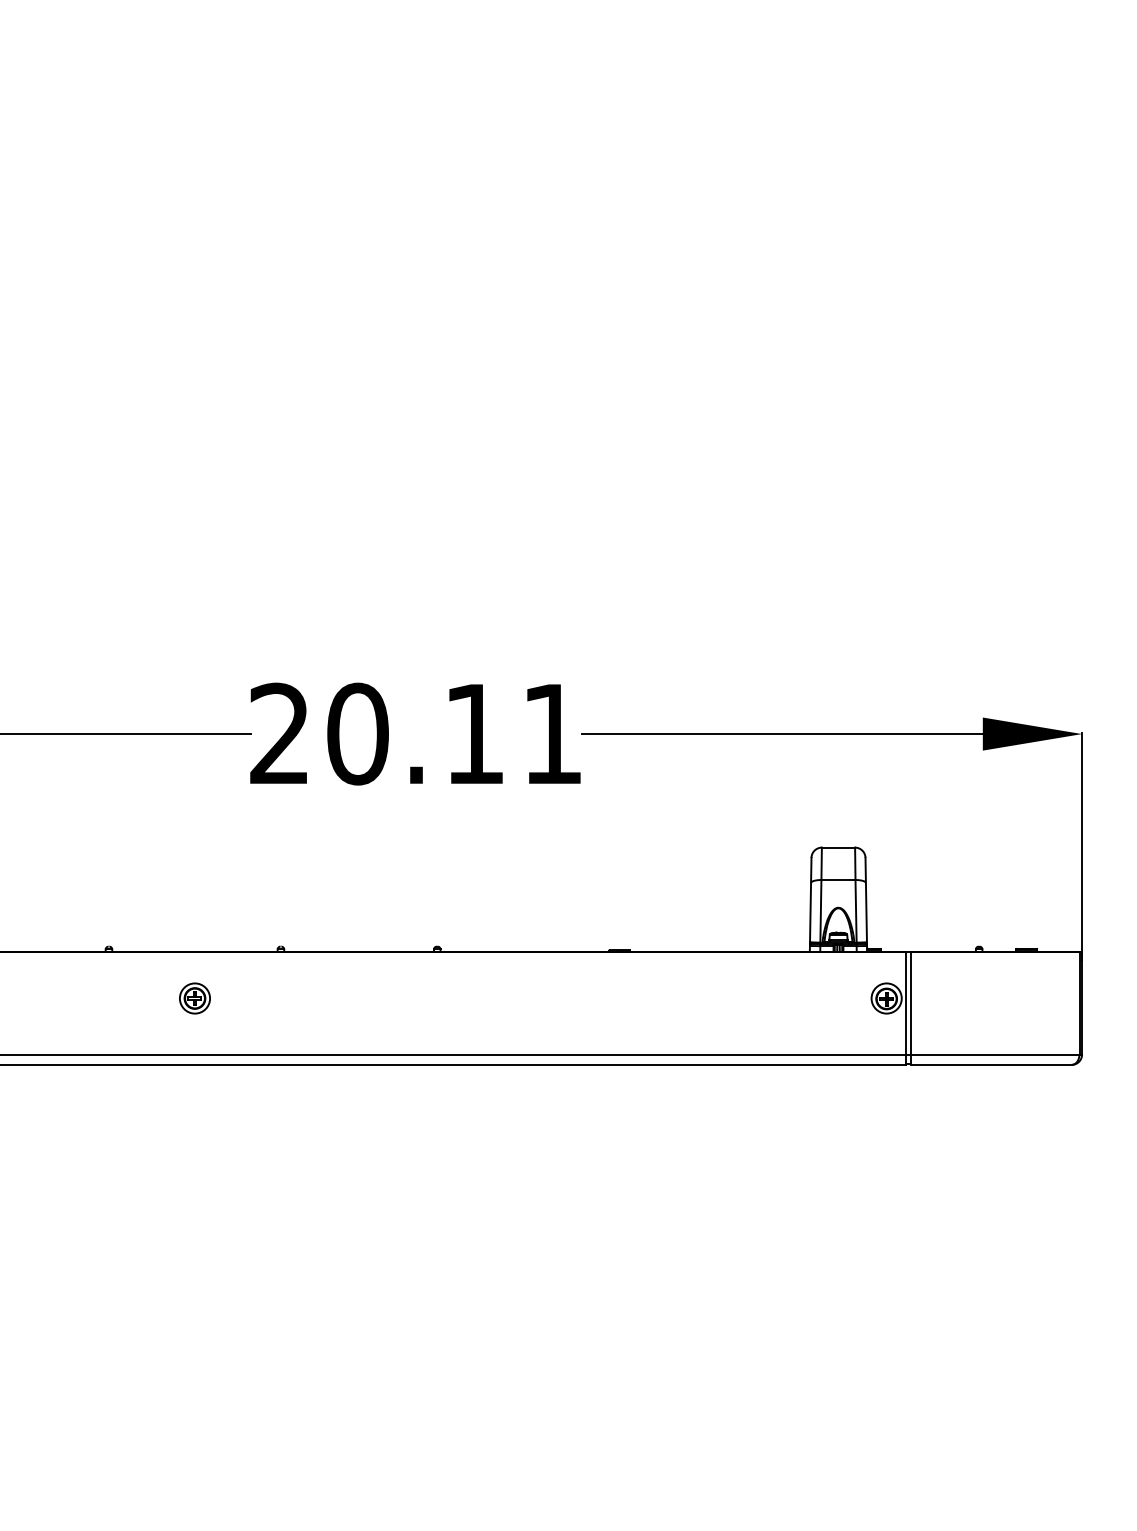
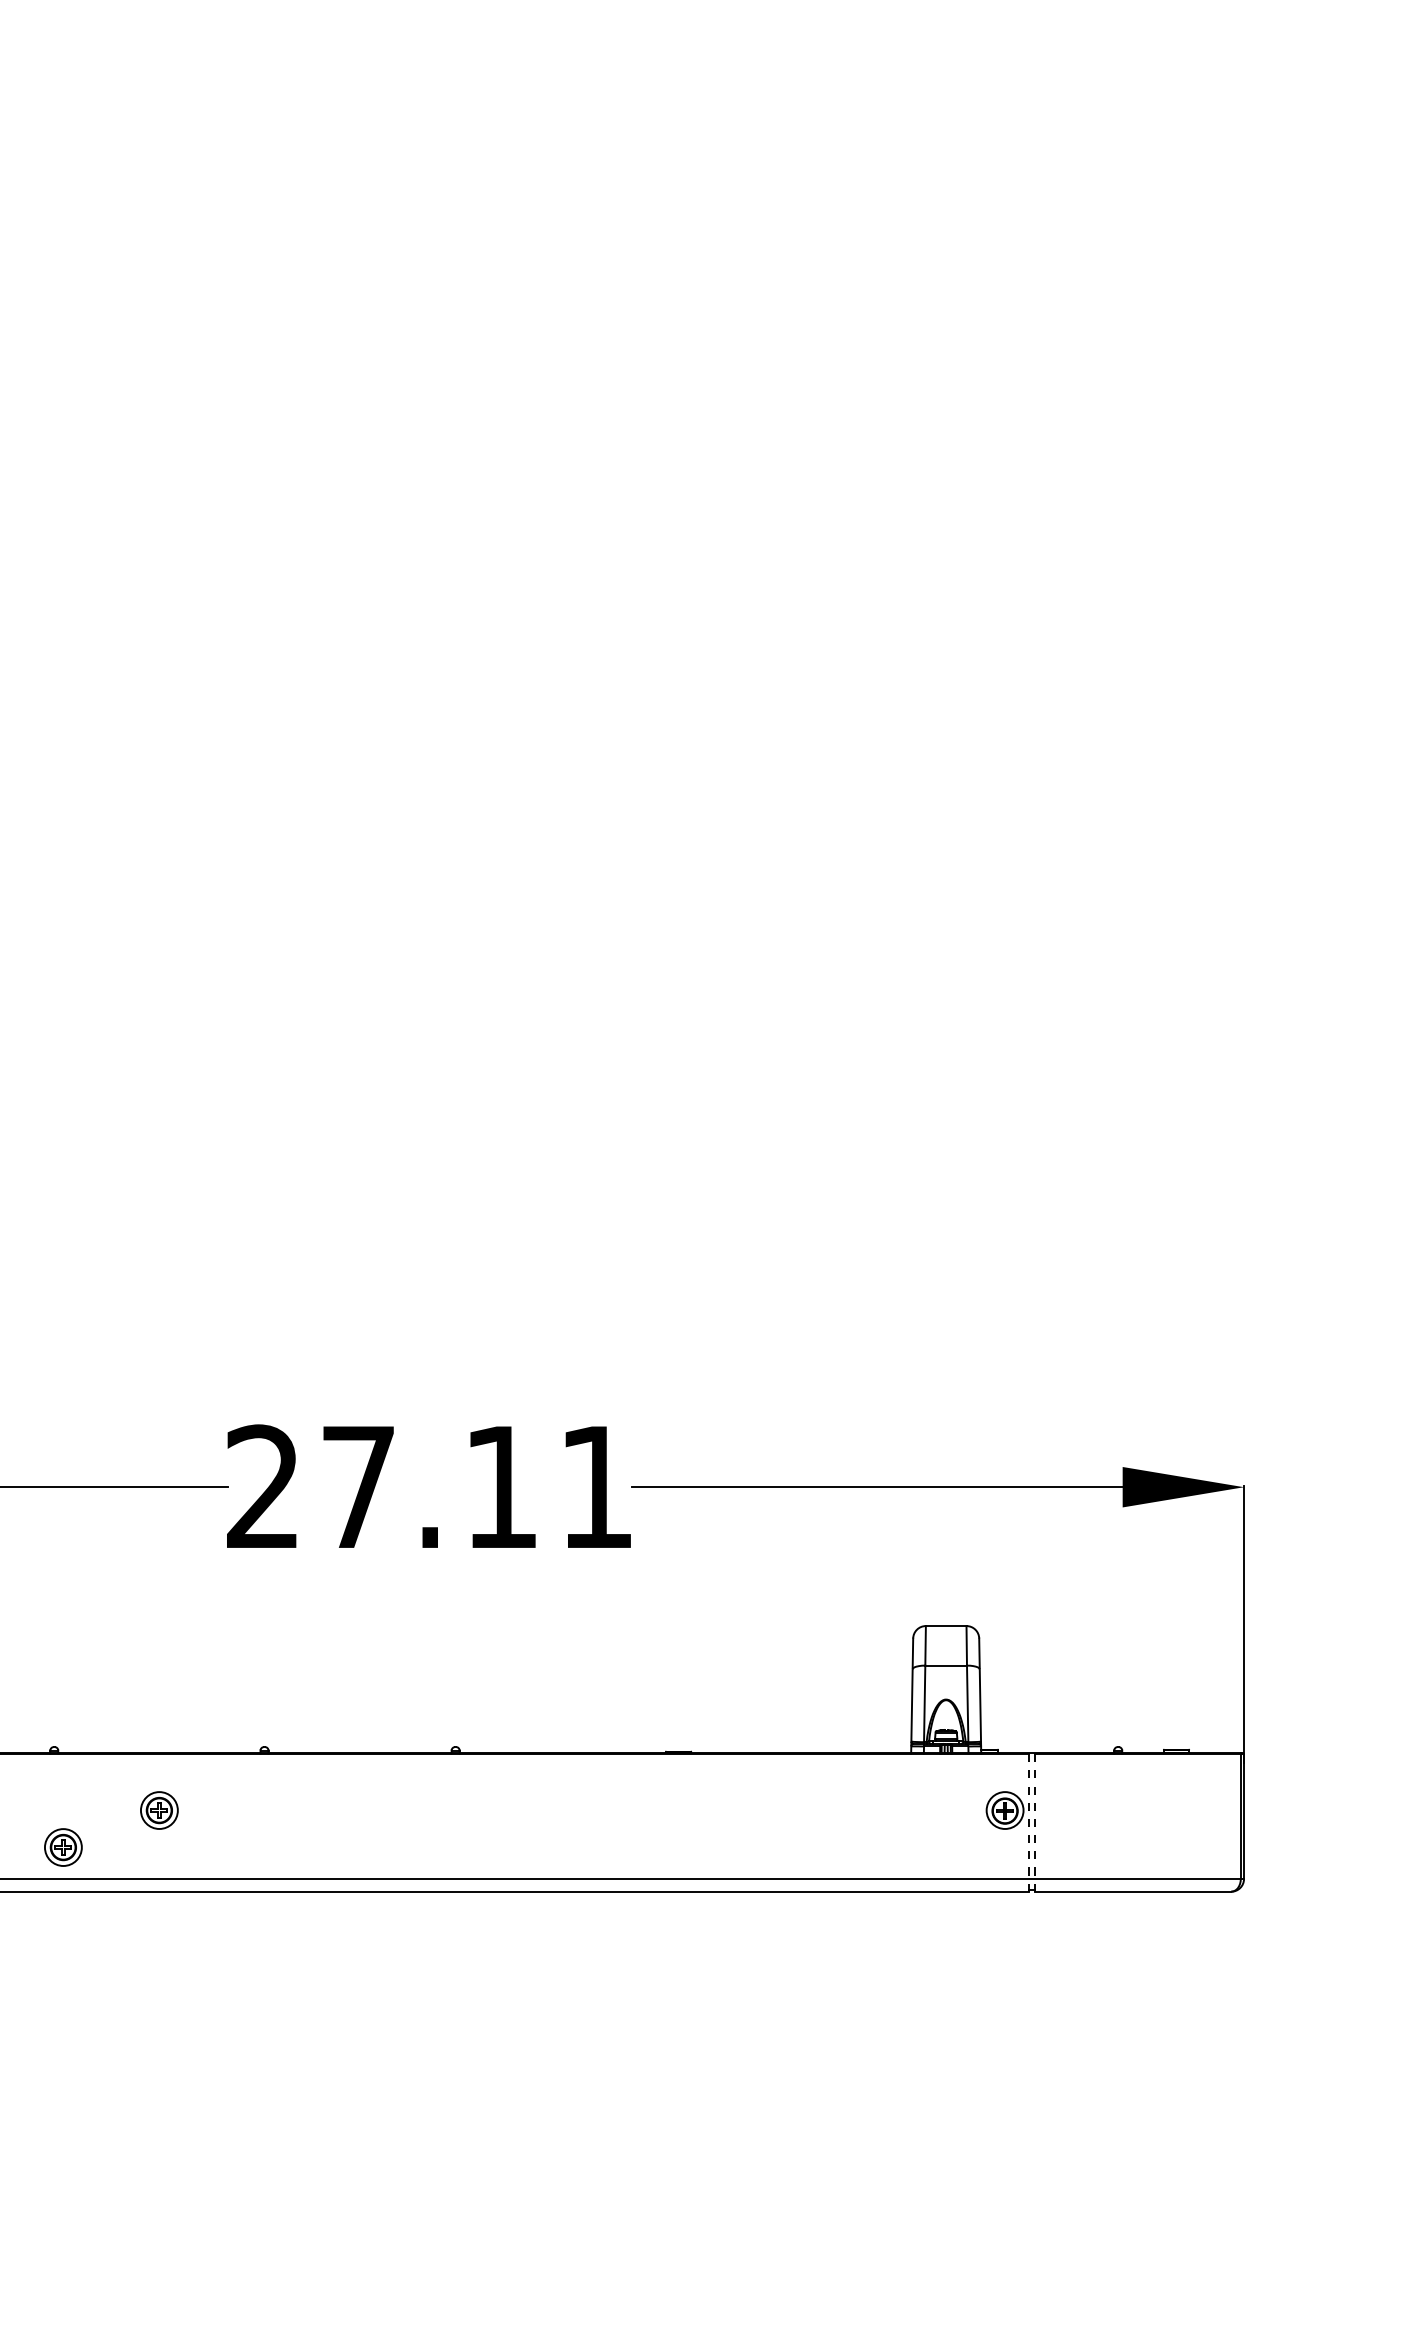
text: (357, 734) -> (358, 1487), 20.11 -> 27.11
line: (906, 1008) -> (1029, 1822), solid -> dashed
line: (911, 1008) -> (1035, 1822), solid -> dashed
part: (116, 1028) -> (63, 1847), added

